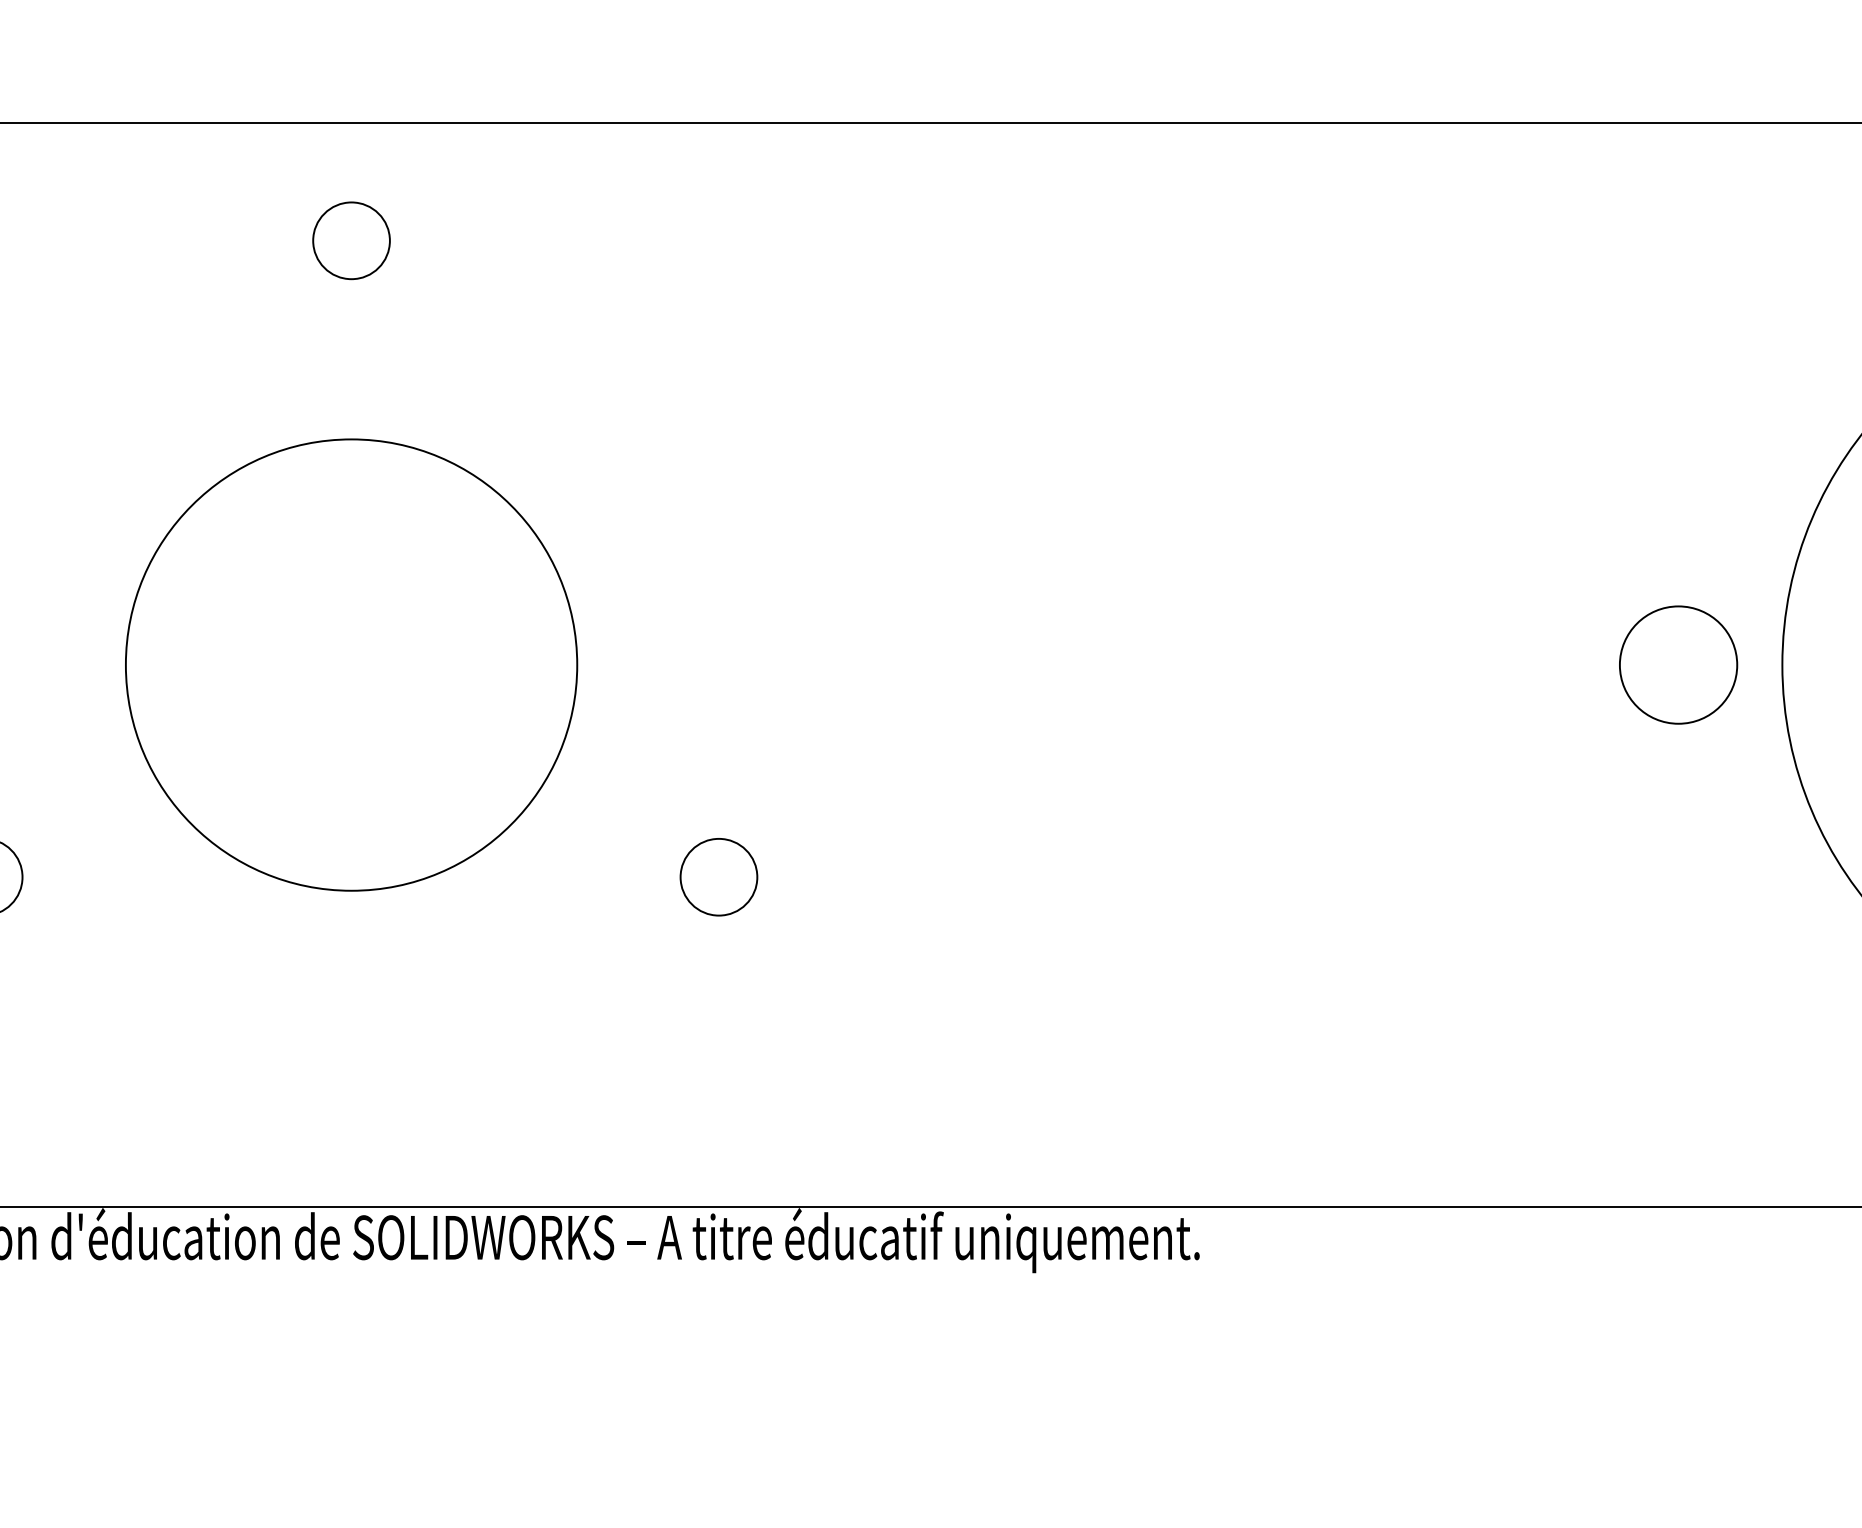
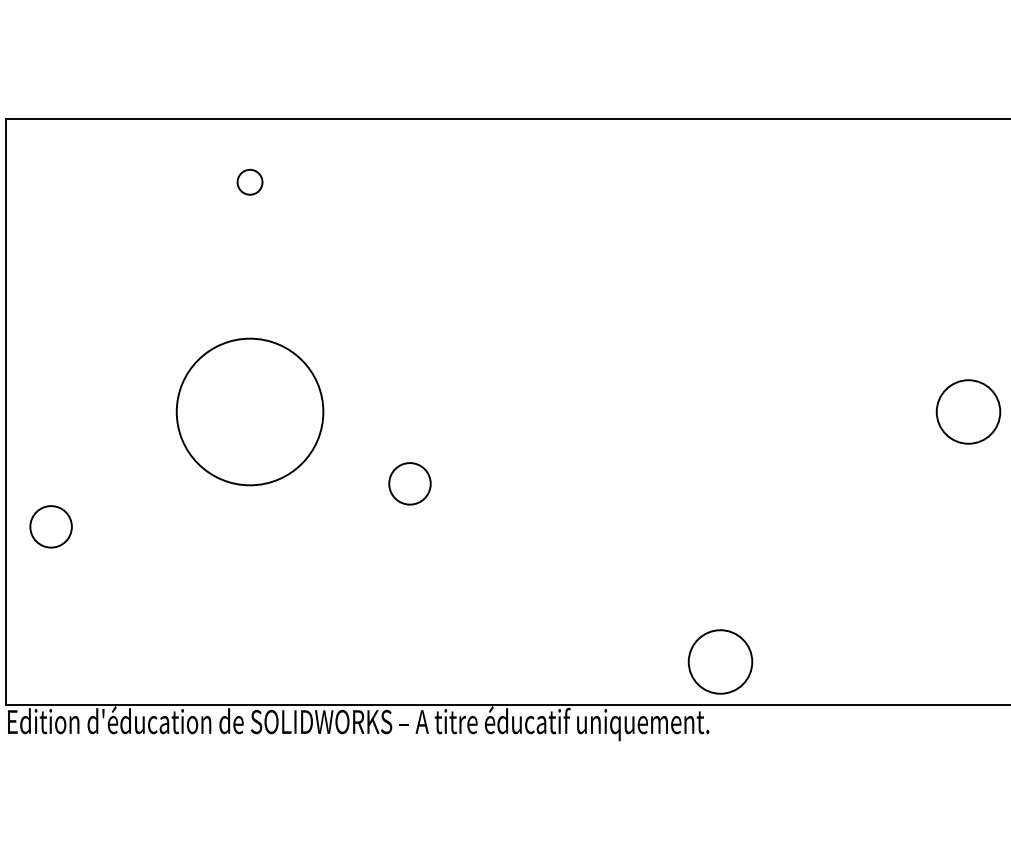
circle: (350, 241) -> (249, 182), size x0.6
circle: (350, 664) -> (249, 411), size x0.6
circle: (718, 876) -> (409, 483), moved
circle: (1220, 1125) -> (720, 661), added

